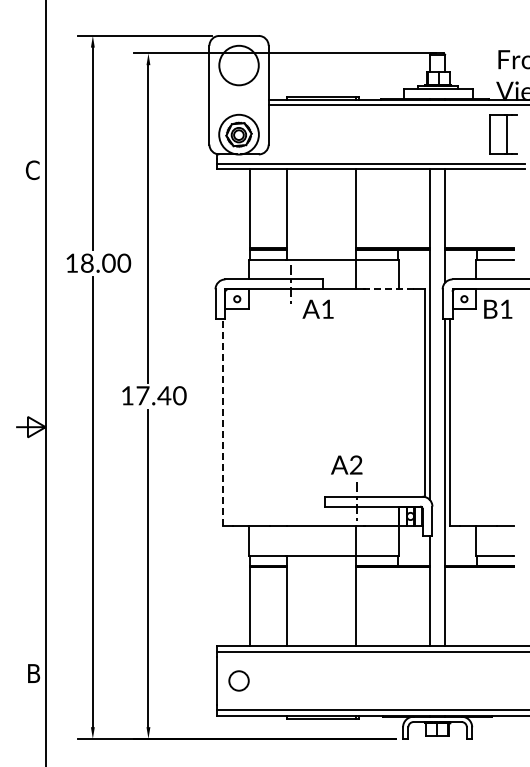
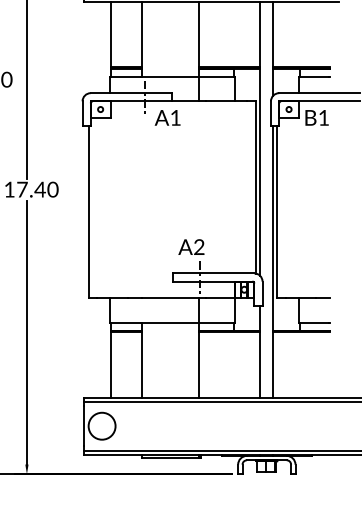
line: (388, 289) -> (226, 101), dashed -> solid
line: (223, 422) -> (89, 211), dashed -> solid
circle: (238, 680) -> (101, 425), size x1.67

